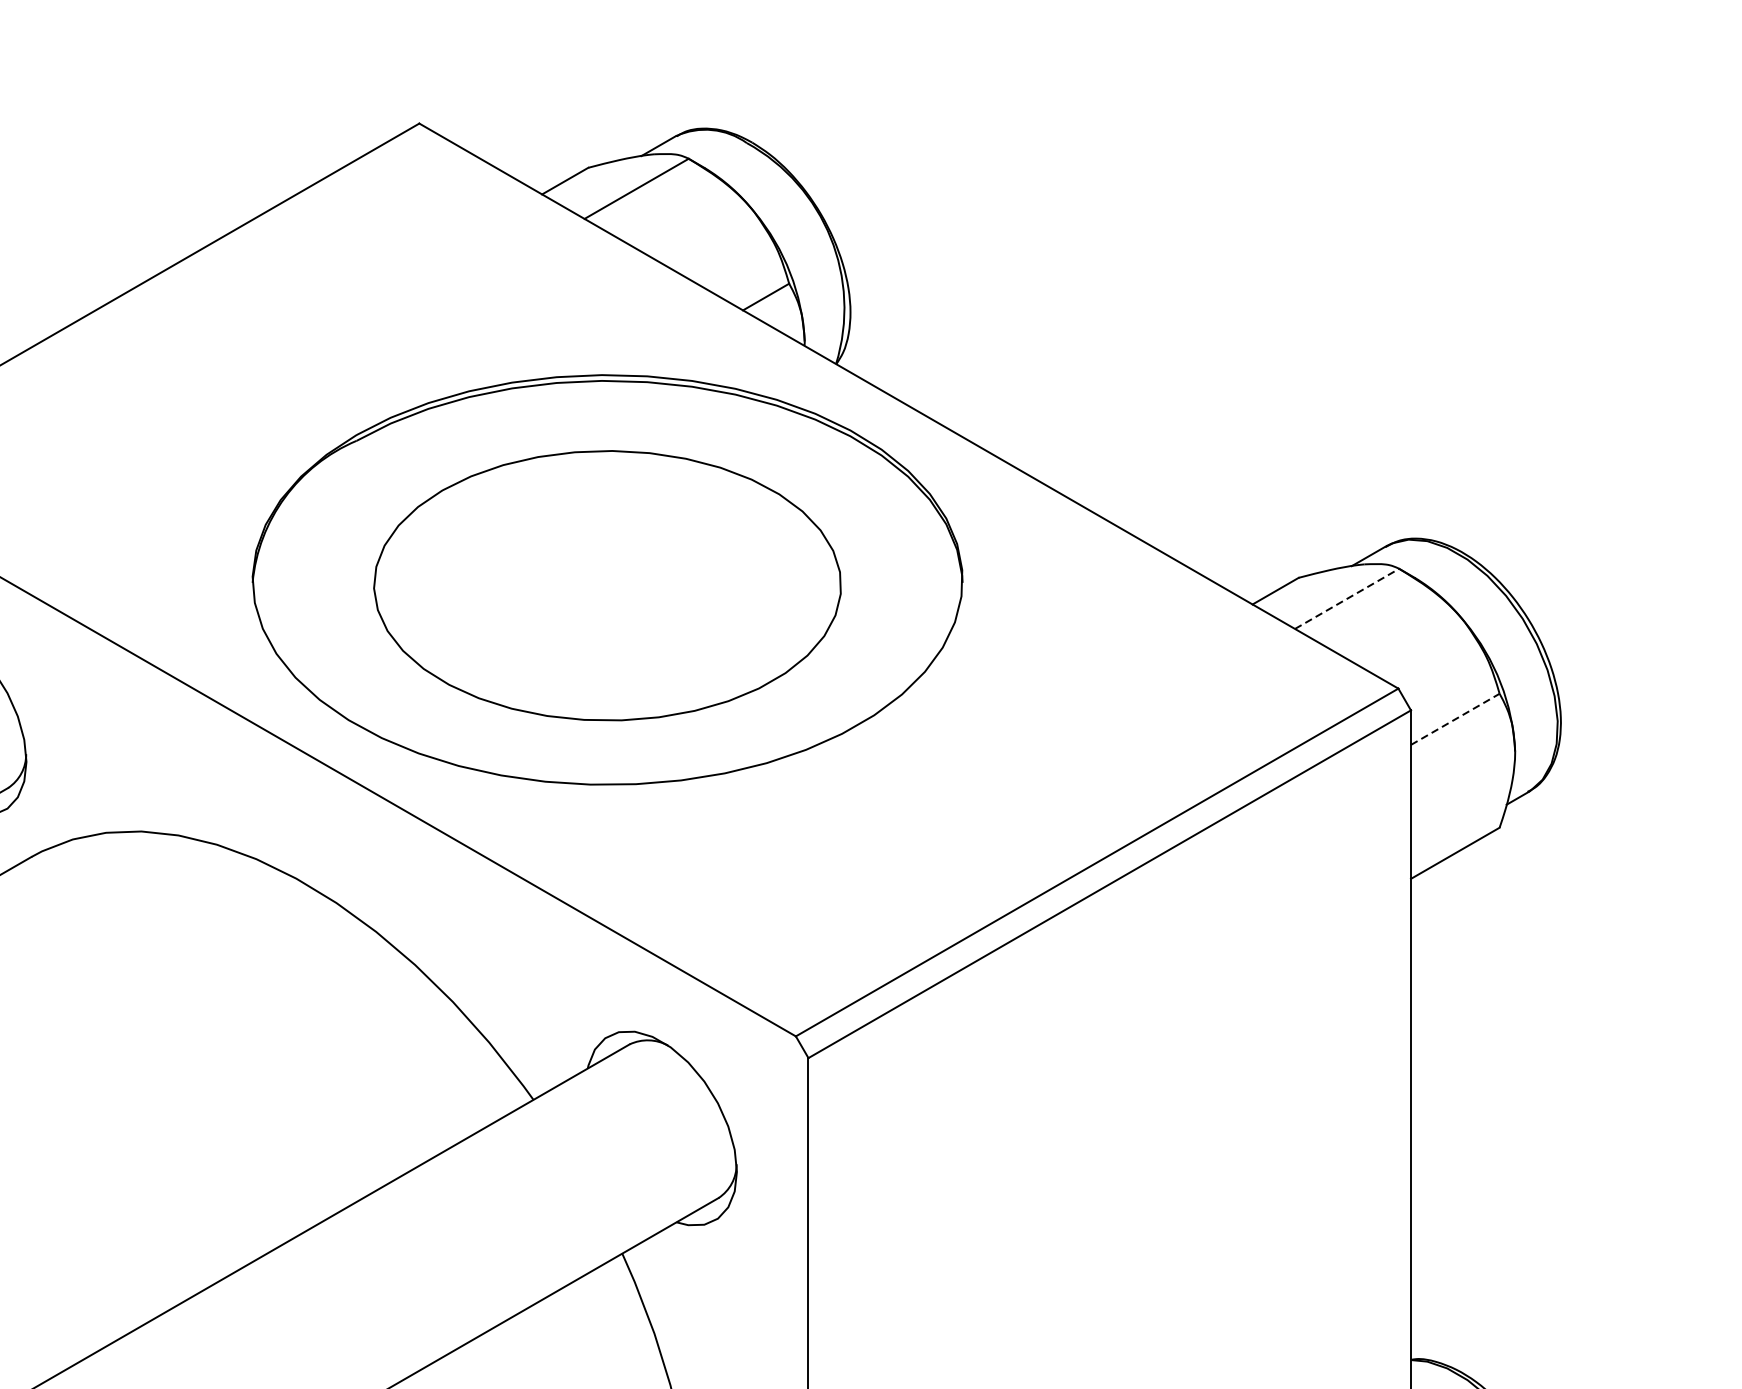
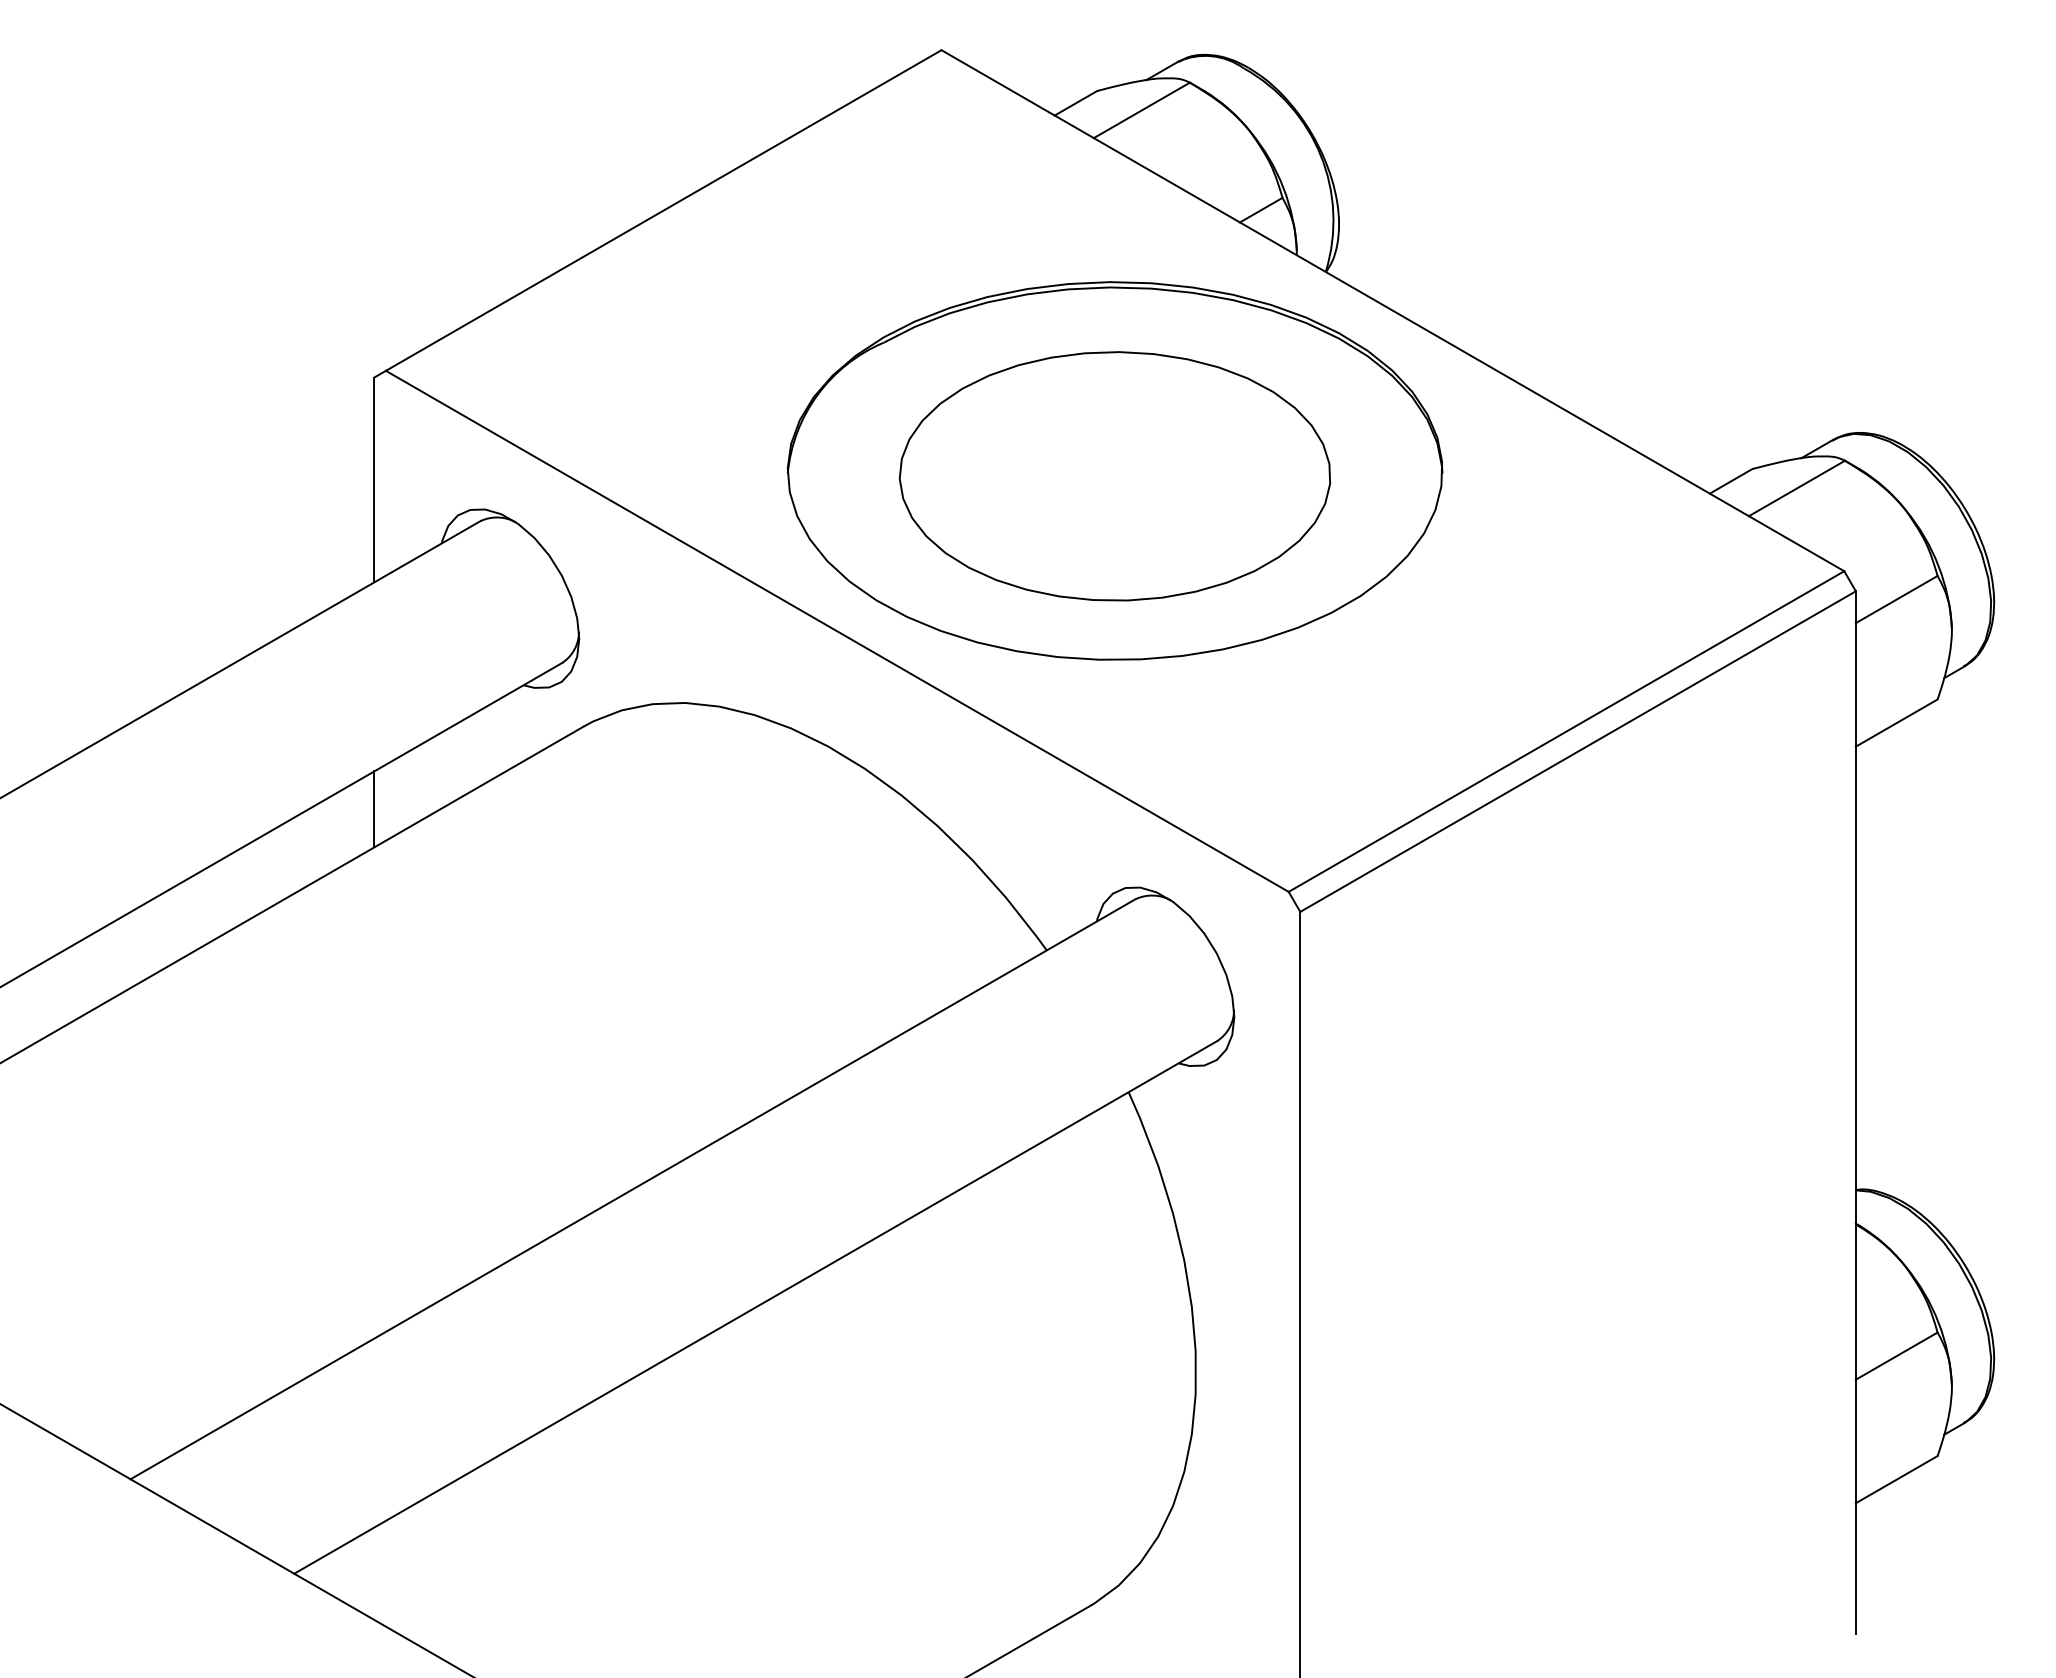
line: (1347, 598) -> (1797, 488), dashed -> solid
line: (1456, 719) -> (1897, 599), dashed -> solid

